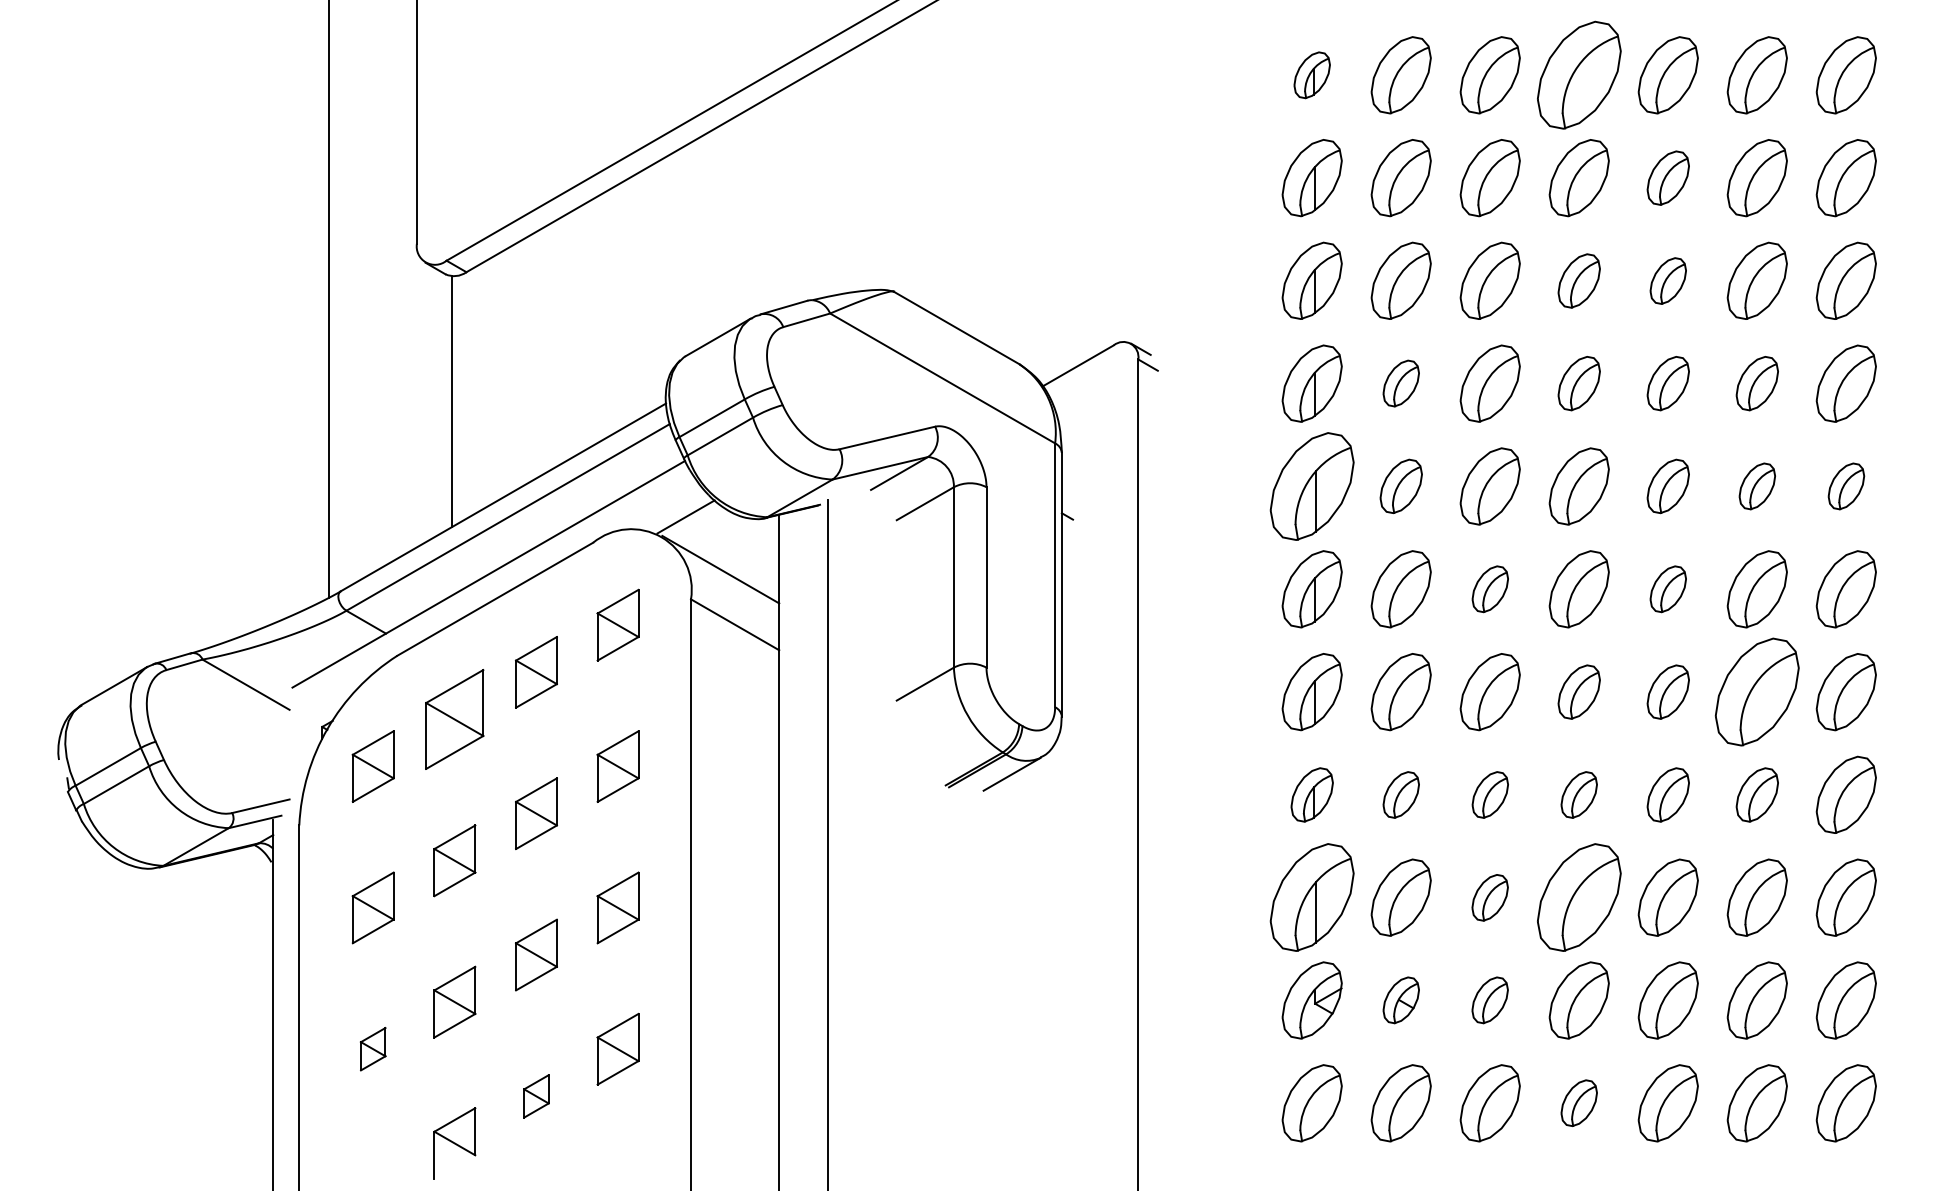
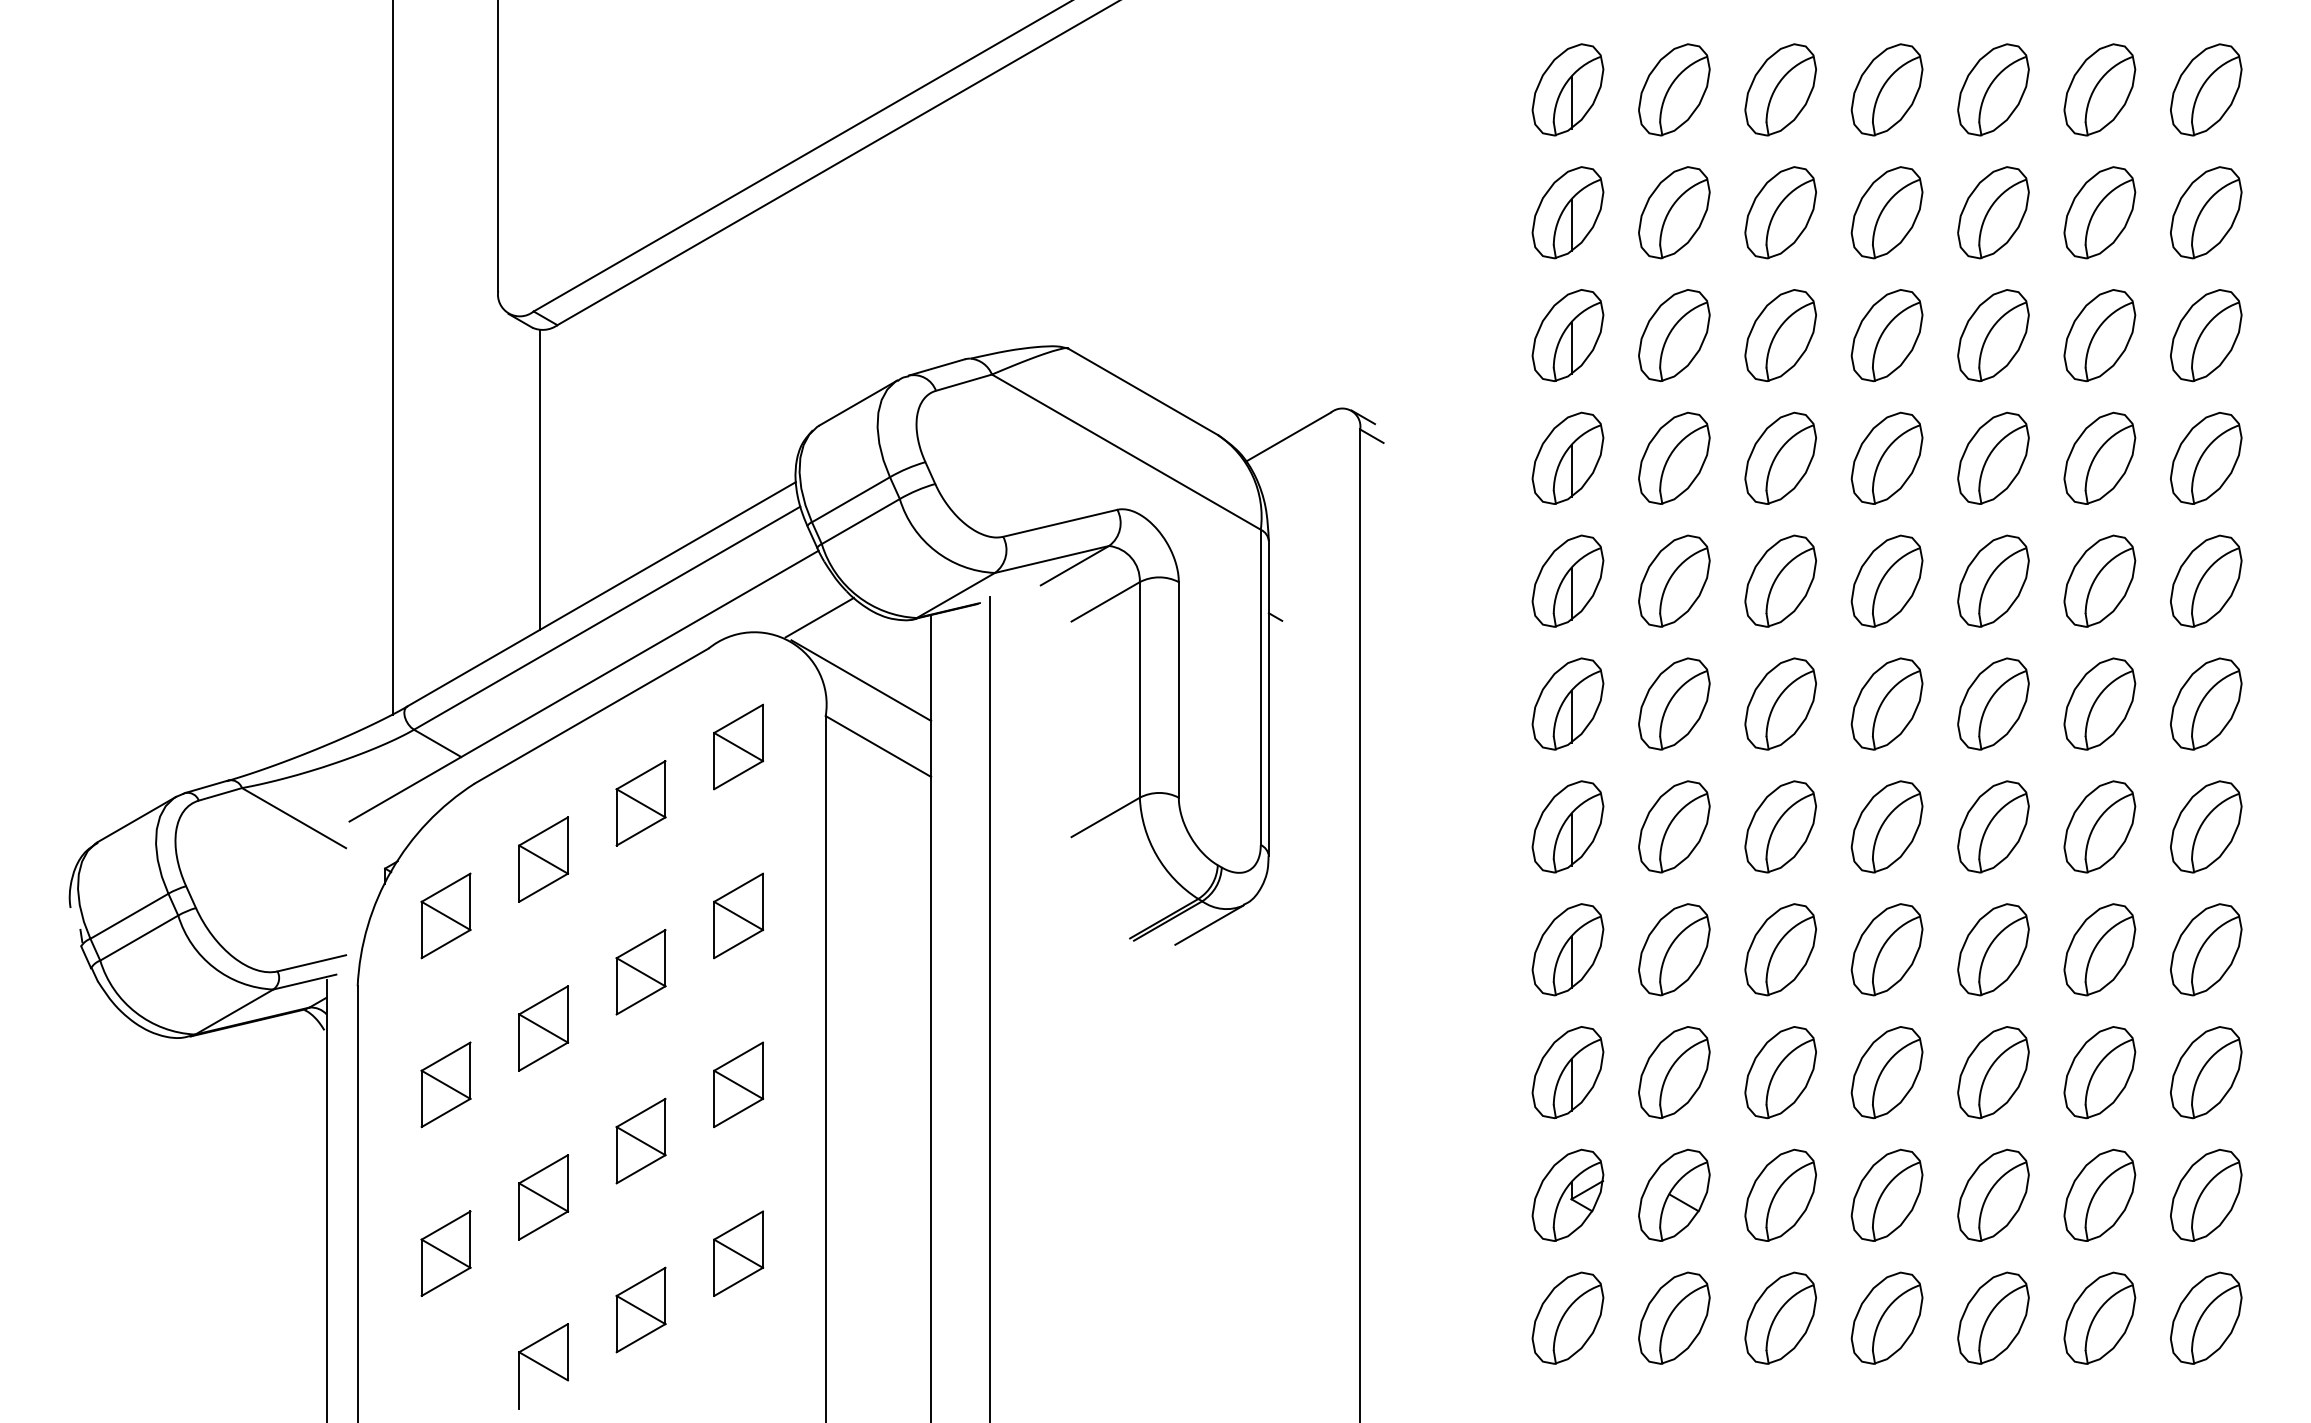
part: (1311, 74) -> (1567, 89), size x1.67
part: (1578, 74) -> (1886, 89), size x0.71
part: (1668, 177) -> (1993, 212), size x1.43
part: (1578, 280) -> (1886, 335), size x1.43
part: (1668, 280) -> (1993, 335), size x1.67
part: (1401, 382) -> (1674, 457), size x1.67
part: (1578, 382) -> (1886, 457), size x1.43
part: (1668, 382) -> (1993, 457), size x1.43
part: (1757, 382) -> (2099, 457), size x1.43
part: (1311, 485) -> (1567, 580), size x0.71
part: (1401, 485) -> (1674, 580), size x1.43
part: (1668, 485) -> (1993, 580), size x1.43
part: (1757, 485) -> (2099, 580), size x1.67
part: (1846, 485) -> (2206, 580), size x1.67
part: (1490, 588) -> (1780, 703), size x1.67
part: (1668, 588) -> (1993, 703), size x1.67
part: (1578, 691) -> (1886, 826), size x1.43
part: (1668, 691) -> (1993, 826), size x1.43
part: (1757, 691) -> (2099, 826), size x0.71
part: (454, 719) -> (543, 859), size x0.71
part: (1311, 794) -> (1567, 949), size x1.43
part: (1401, 794) -> (1674, 949), size x1.67
part: (1490, 794) -> (1780, 949), size x1.67
part: (1578, 794) -> (1886, 949), size x1.67
part: (1668, 794) -> (1993, 949), size x1.43
part: (1757, 794) -> (2099, 949), size x1.43
part: (1311, 897) -> (1567, 1072), size x0.71
part: (1490, 897) -> (1780, 1072), size x1.67
part: (1578, 897) -> (1886, 1072), size x0.71
part: (1401, 999) -> (1674, 1194), size x1.67
part: (1490, 999) -> (1780, 1194), size x1.67
part: (372, 1049) -> (445, 1253), size x1.67
part: (535, 1095) -> (640, 1309), size x1.67
part: (1578, 1102) -> (1886, 1317), size x1.67

